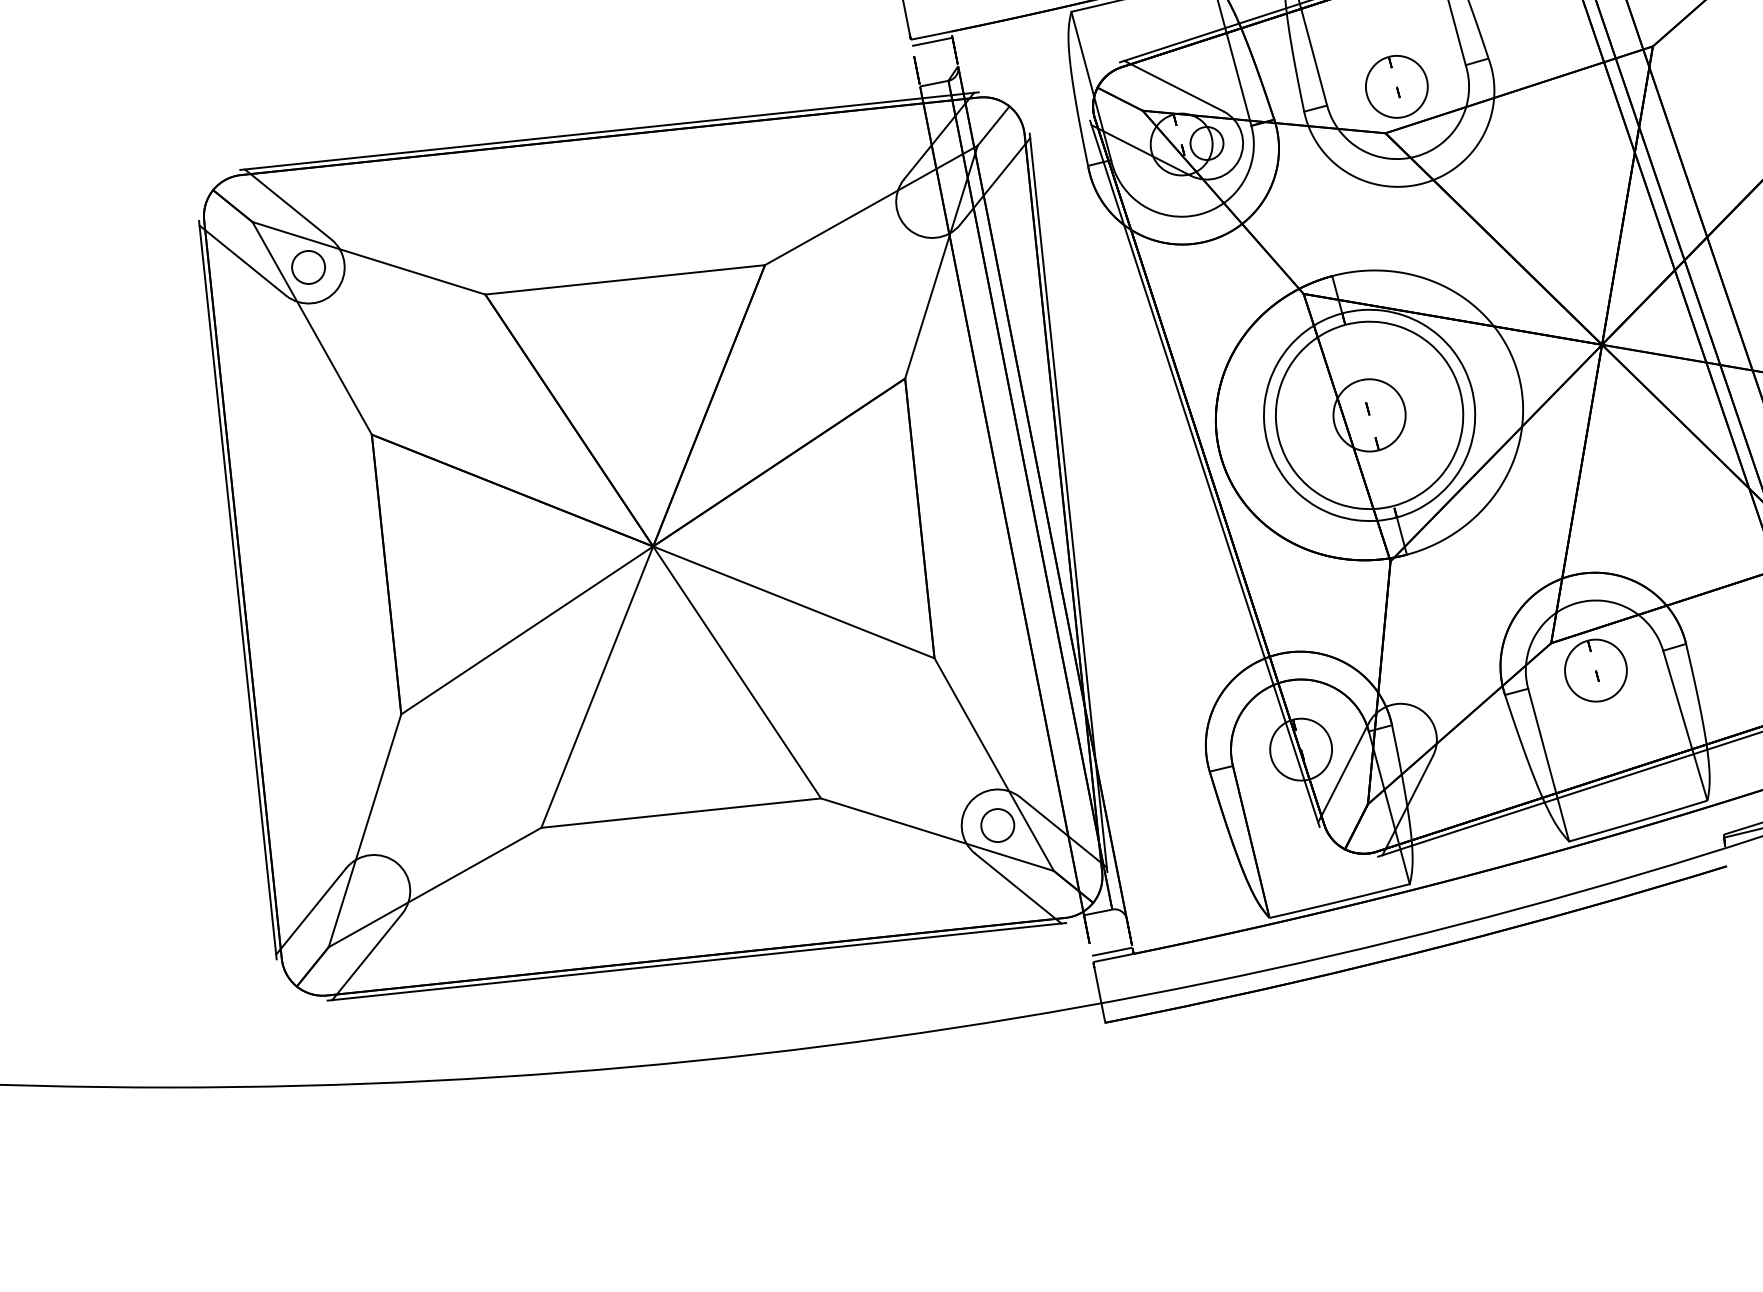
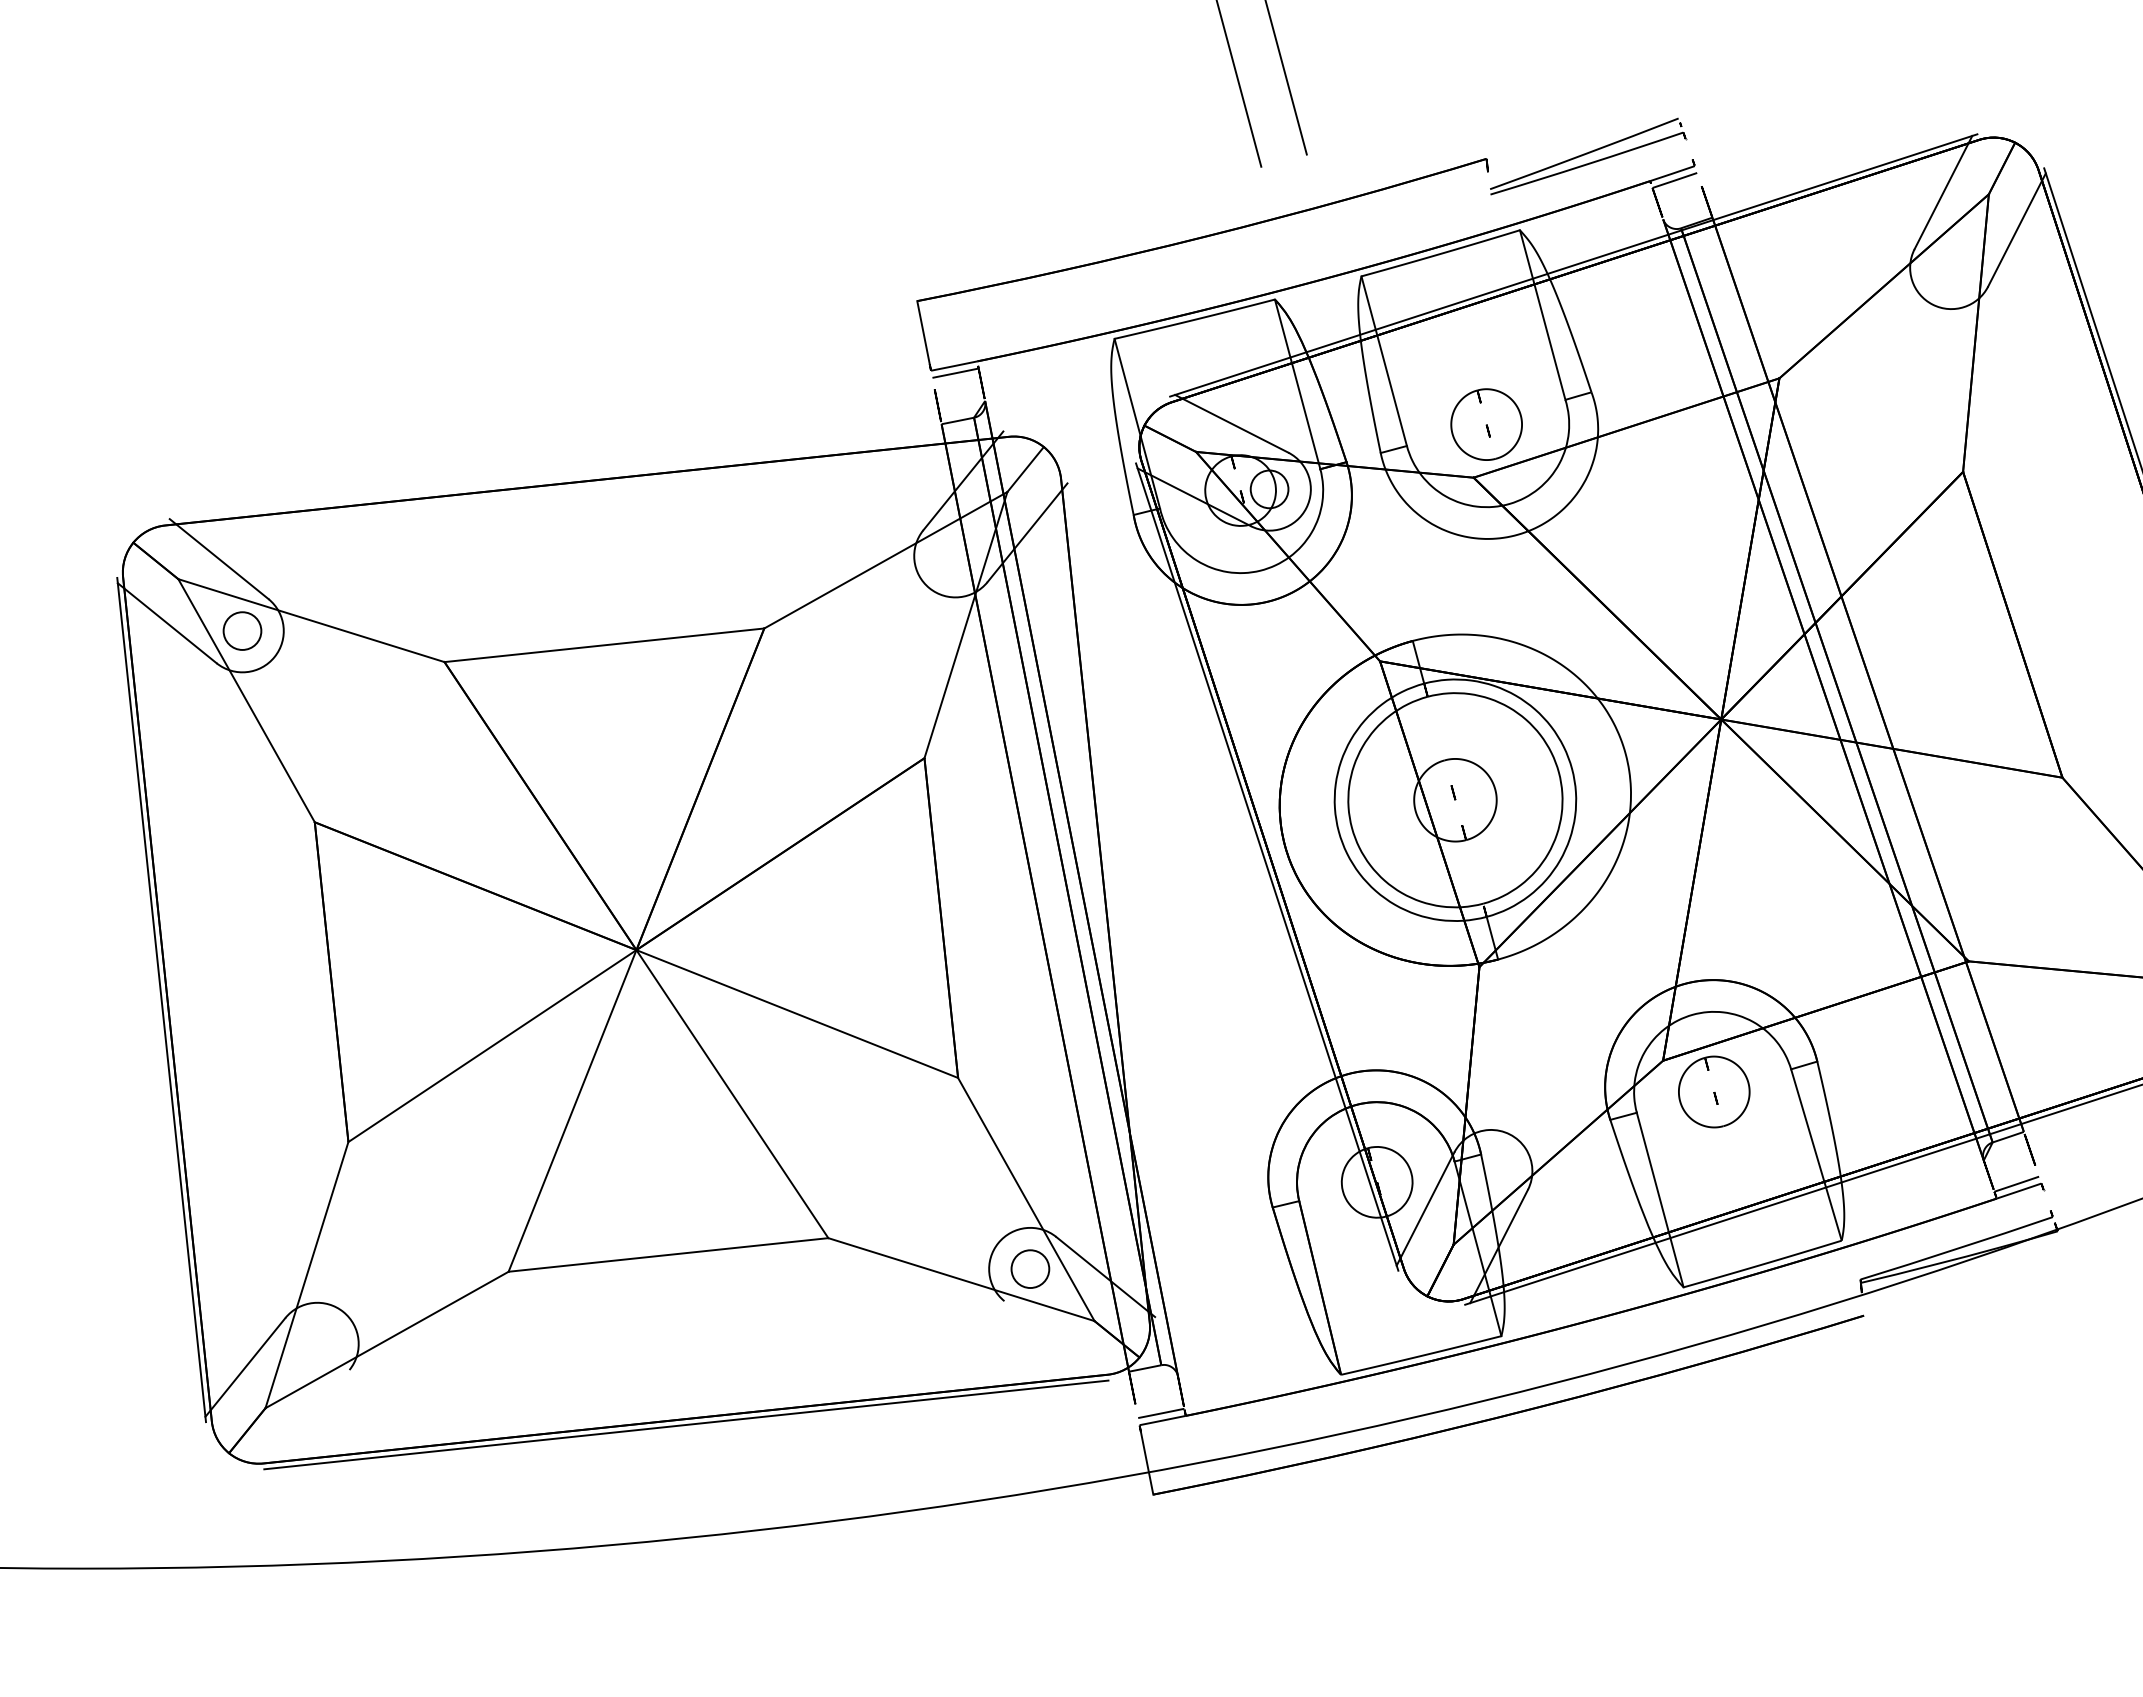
line: (609, 130) -> (586, 474), removed
line: (1067, 503) -> (1110, 900), removed
line: (1017, 888) -> (1053, 1341), removed
line: (367, 957) -> (309, 1419), removed

